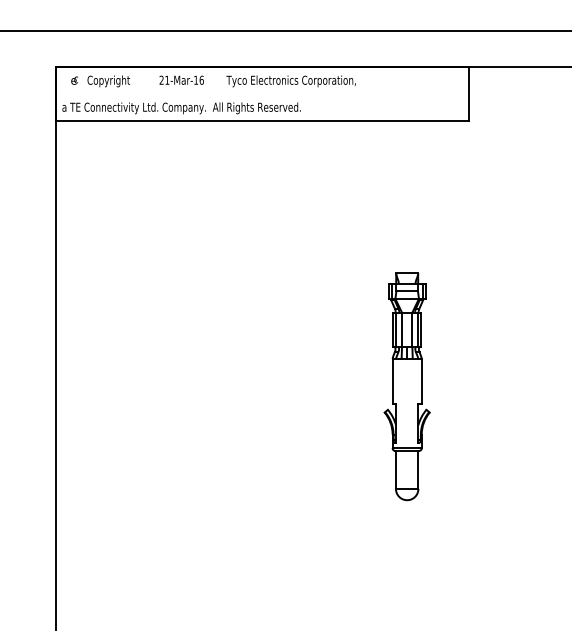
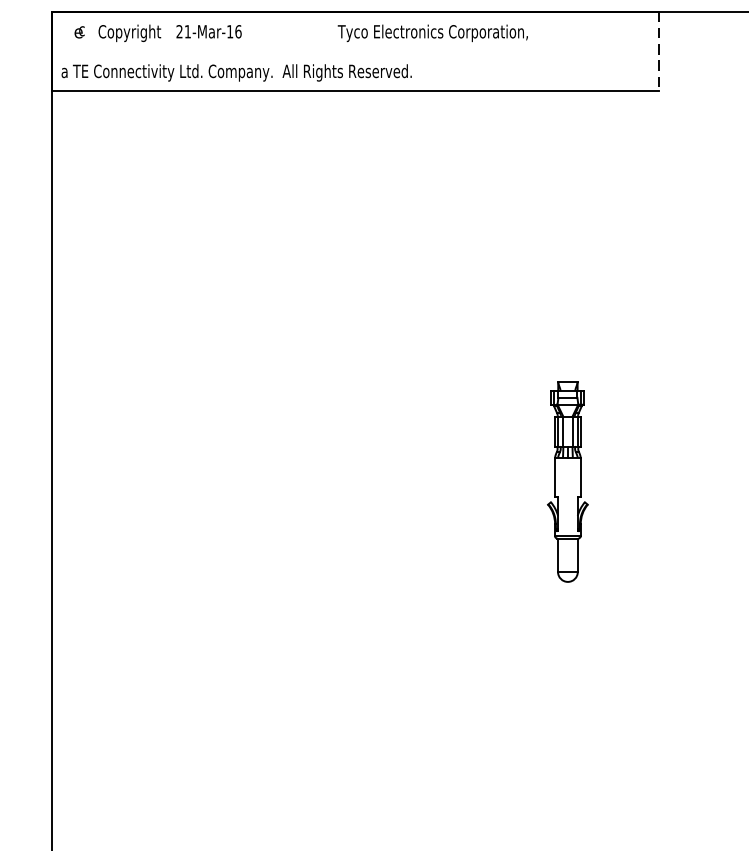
text: (181, 79) -> (208, 30), moved
text: (290, 81) -> (431, 33), moved
line: (469, 93) -> (659, 51), solid -> dashed
part: (406, 386) -> (567, 481), size x0.6

